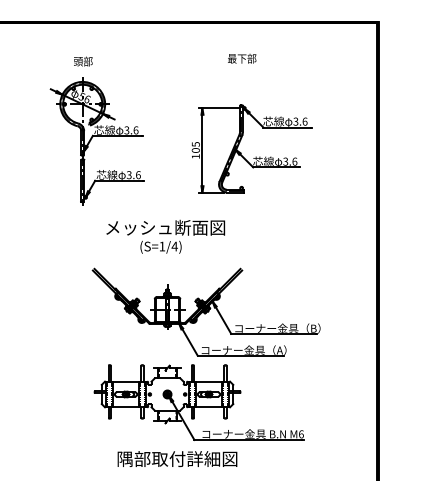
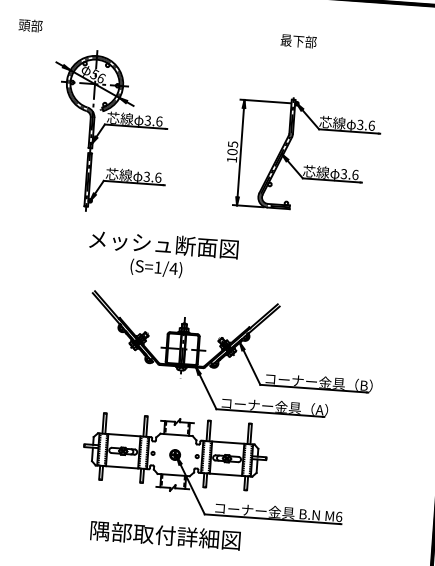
text: (83, 61) -> (30, 25), moved
text: (165, 236) -> (162, 255), moved
text: (177, 458) -> (165, 534), moved

